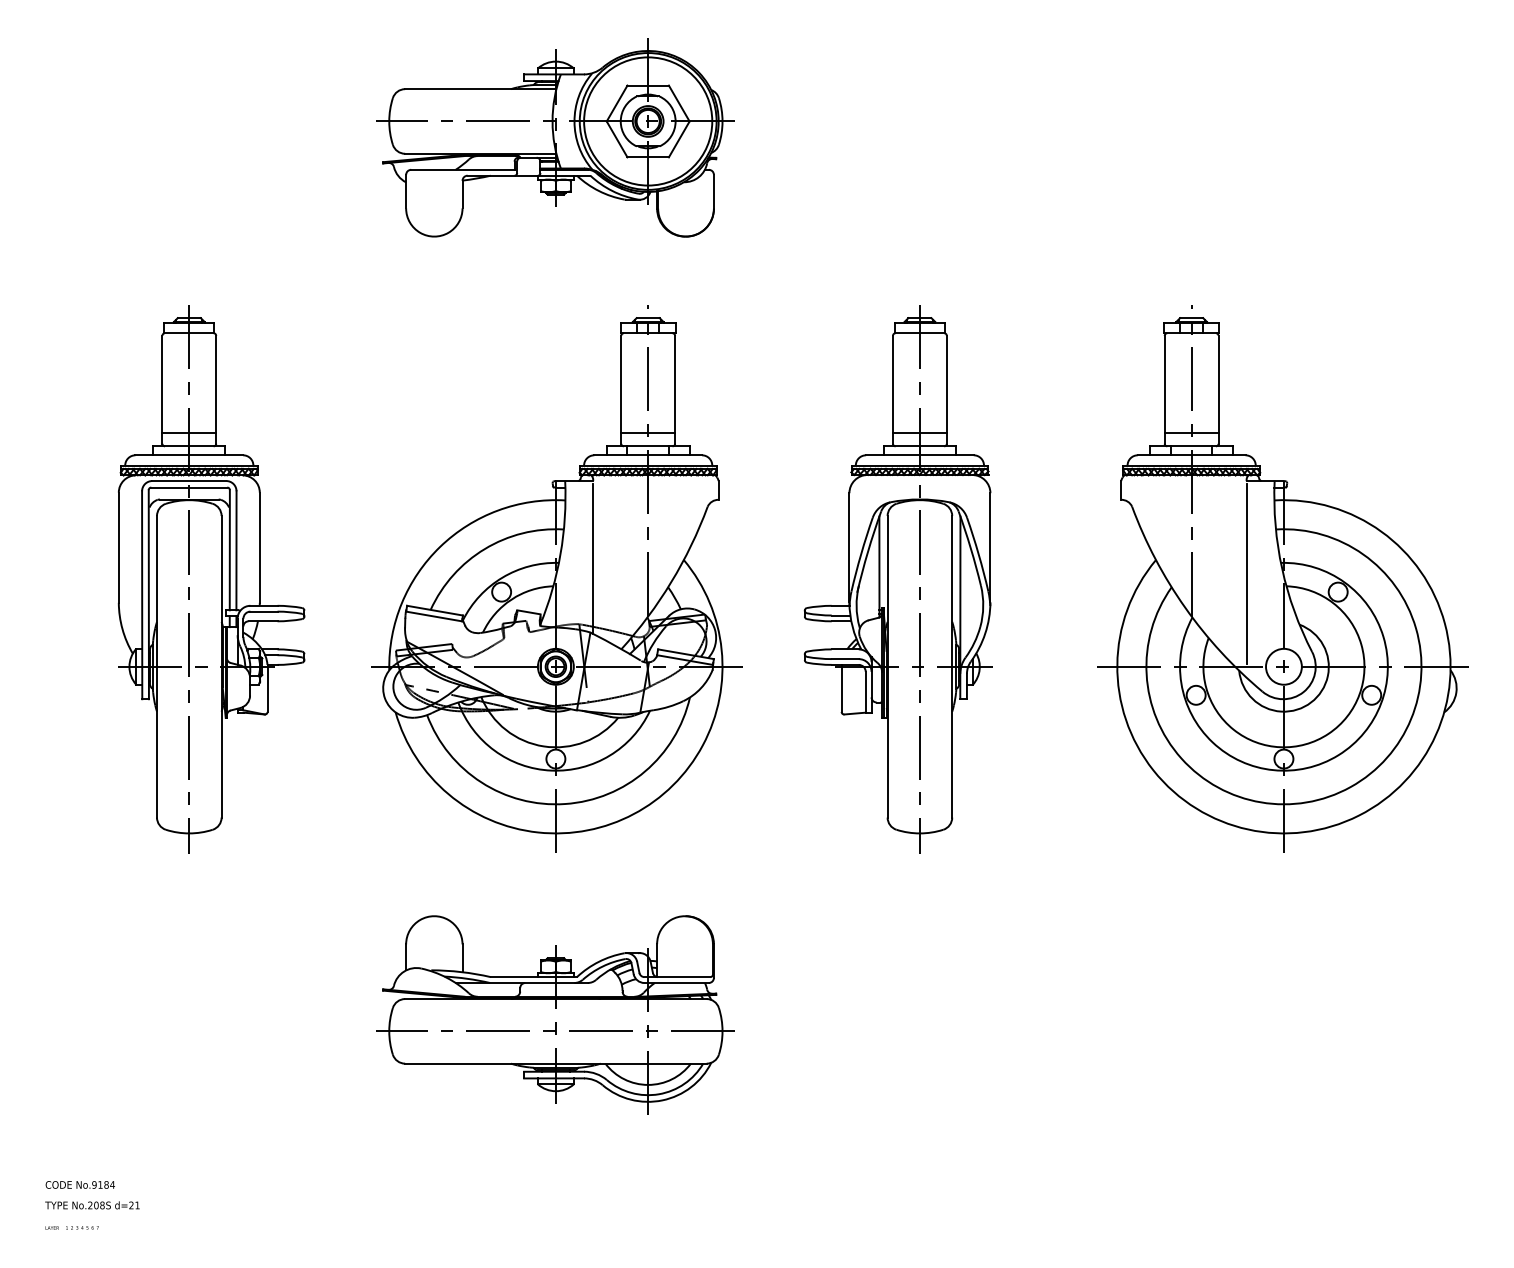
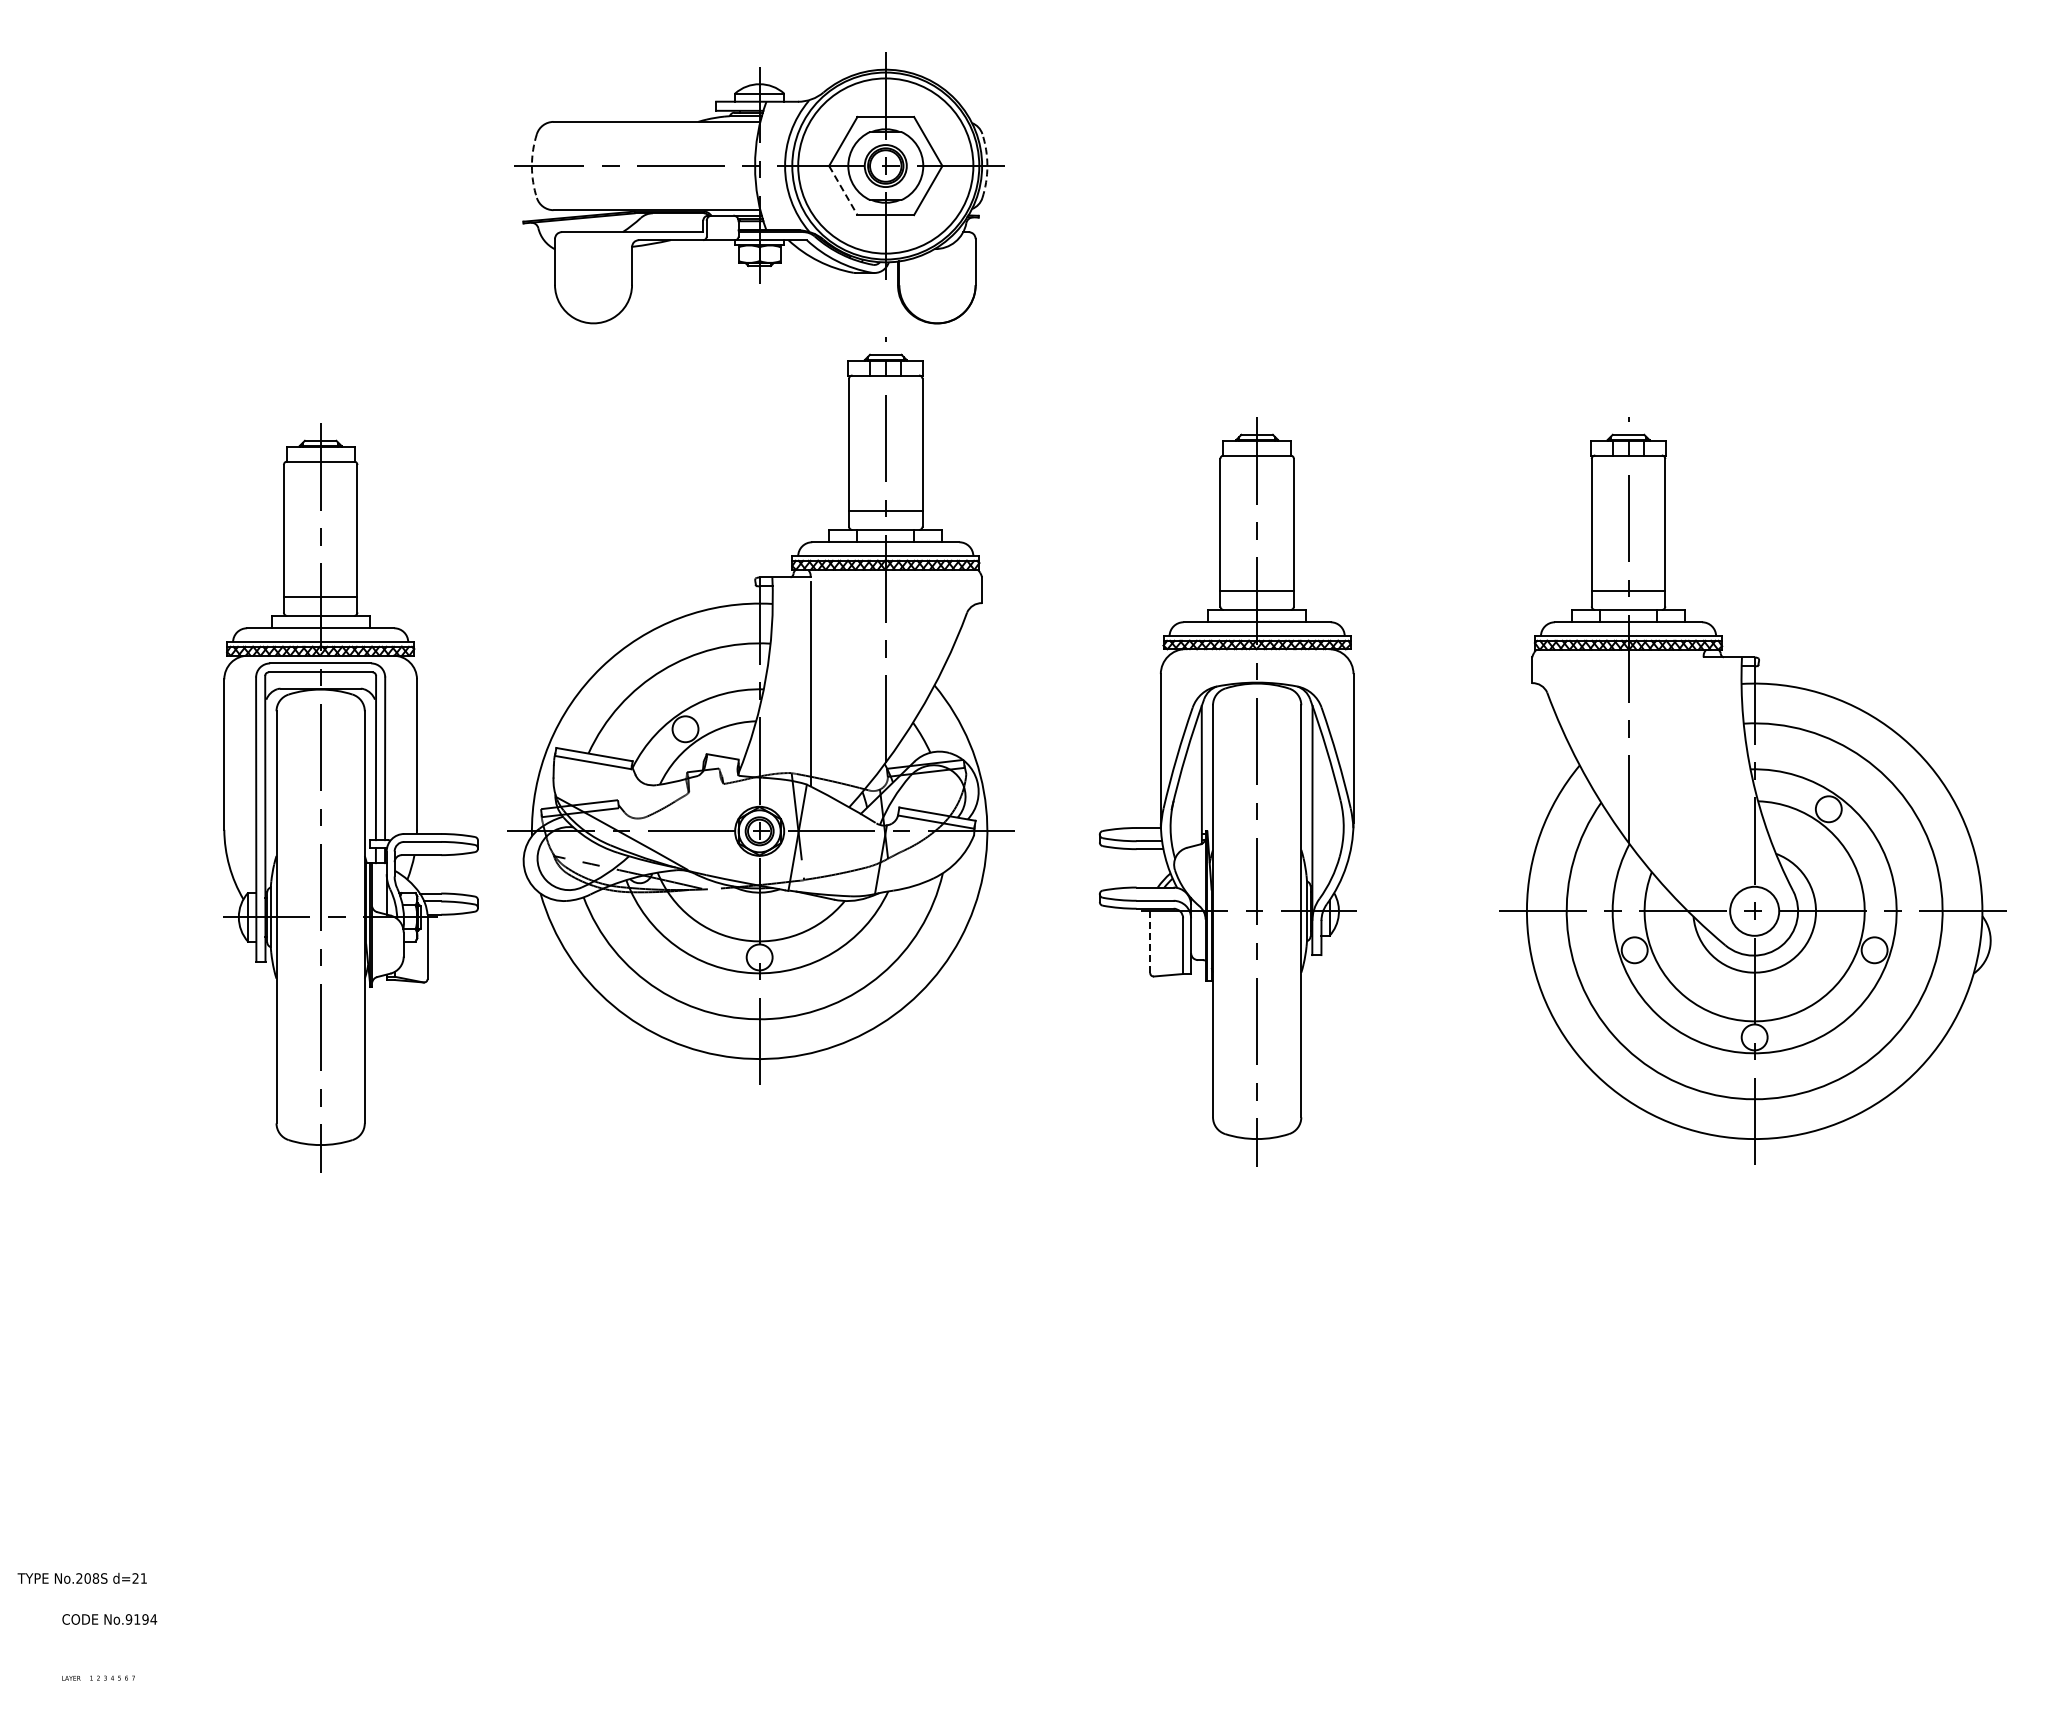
arc: (388, 121) -> (531, 166), solid -> dashed
arc: (722, 121) -> (987, 166), solid -> dashed
line: (617, 140) -> (843, 191), solid -> dashed
line: (1246, 574) -> (1703, 784), removed
part: (556, 578) -> (760, 710), moved
part: (211, 579) -> (350, 797), moved
line: (841, 688) -> (1150, 940), solid -> dashed
part: (555, 1014) -> (759, 1386), removed
text: (106, 1184) -> (145, 1619), No.9184 -> No.9194
text: (91, 1205) -> (81, 1578), moved

